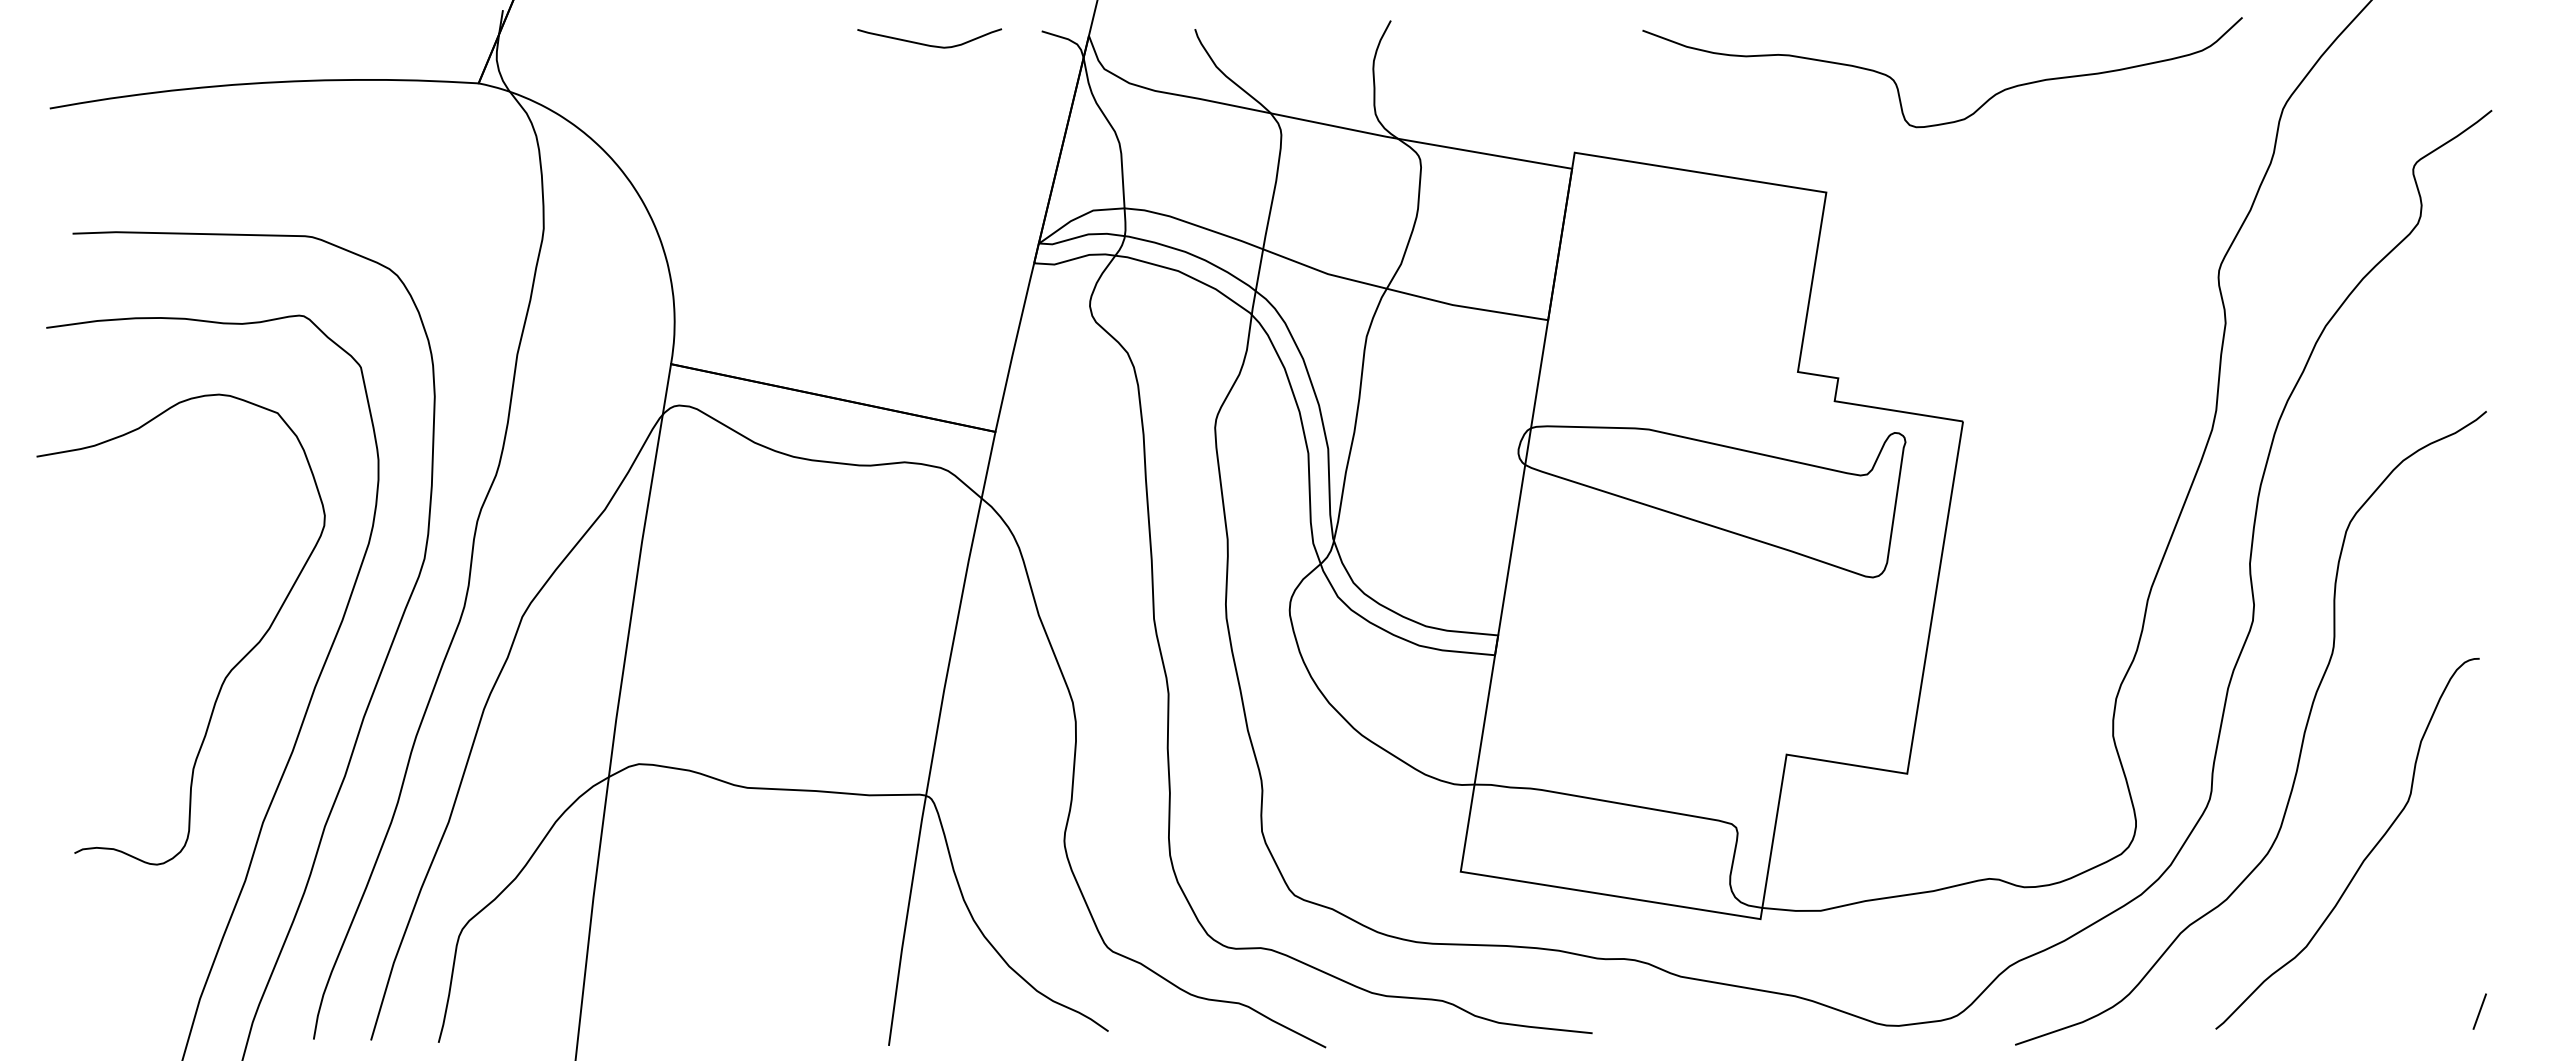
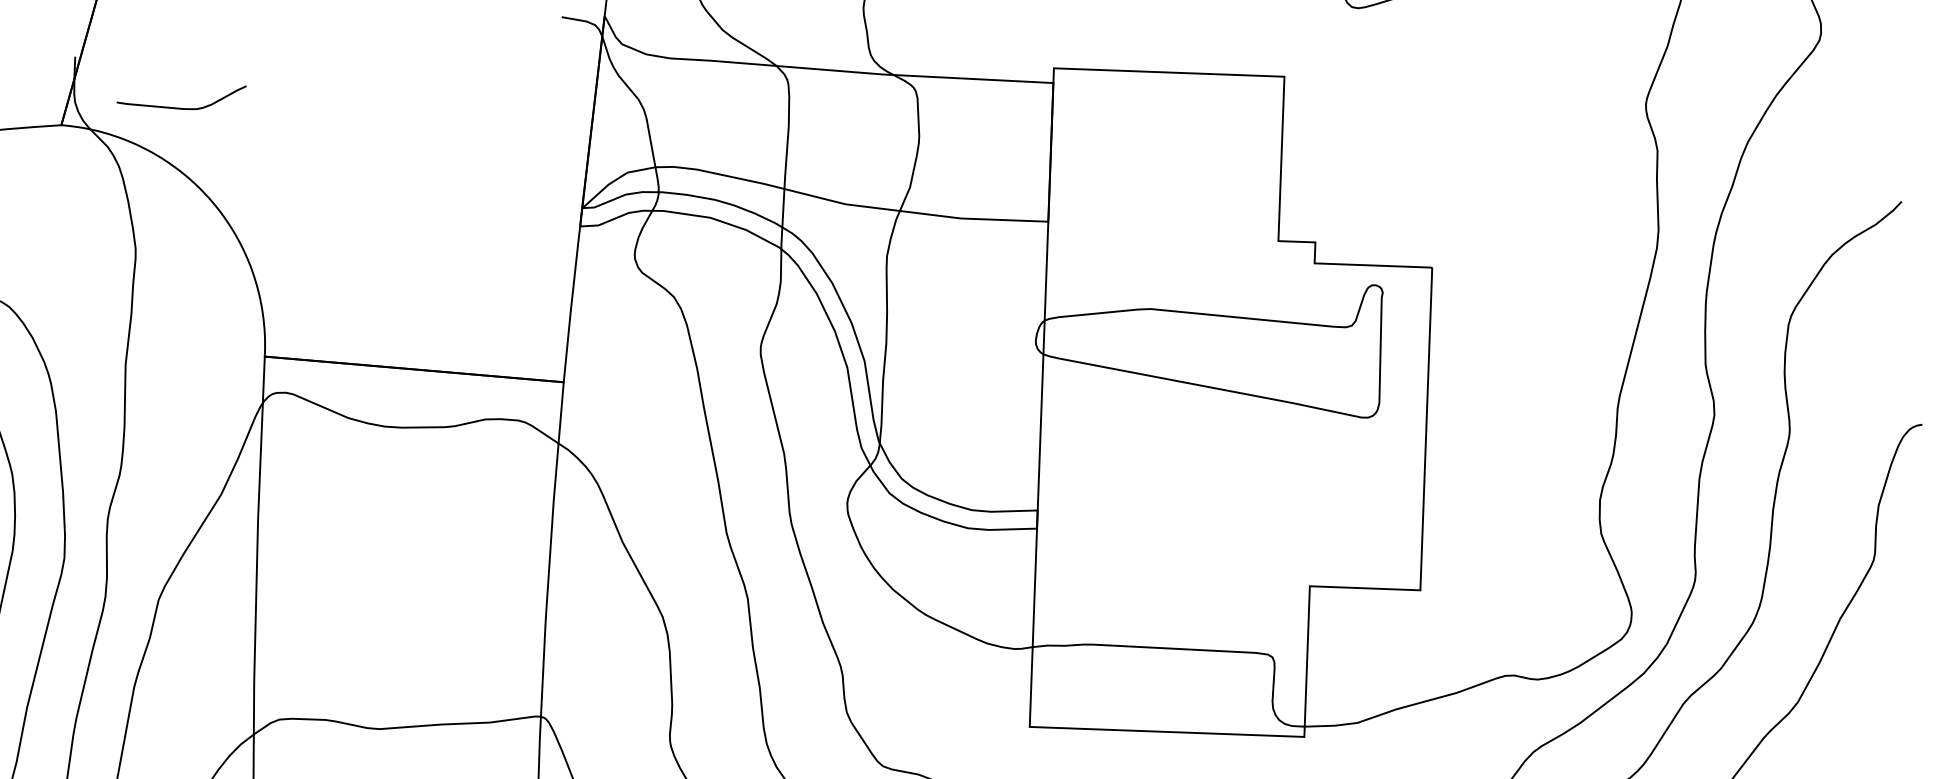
curve: (929, 44) -> (183, 107), moved

